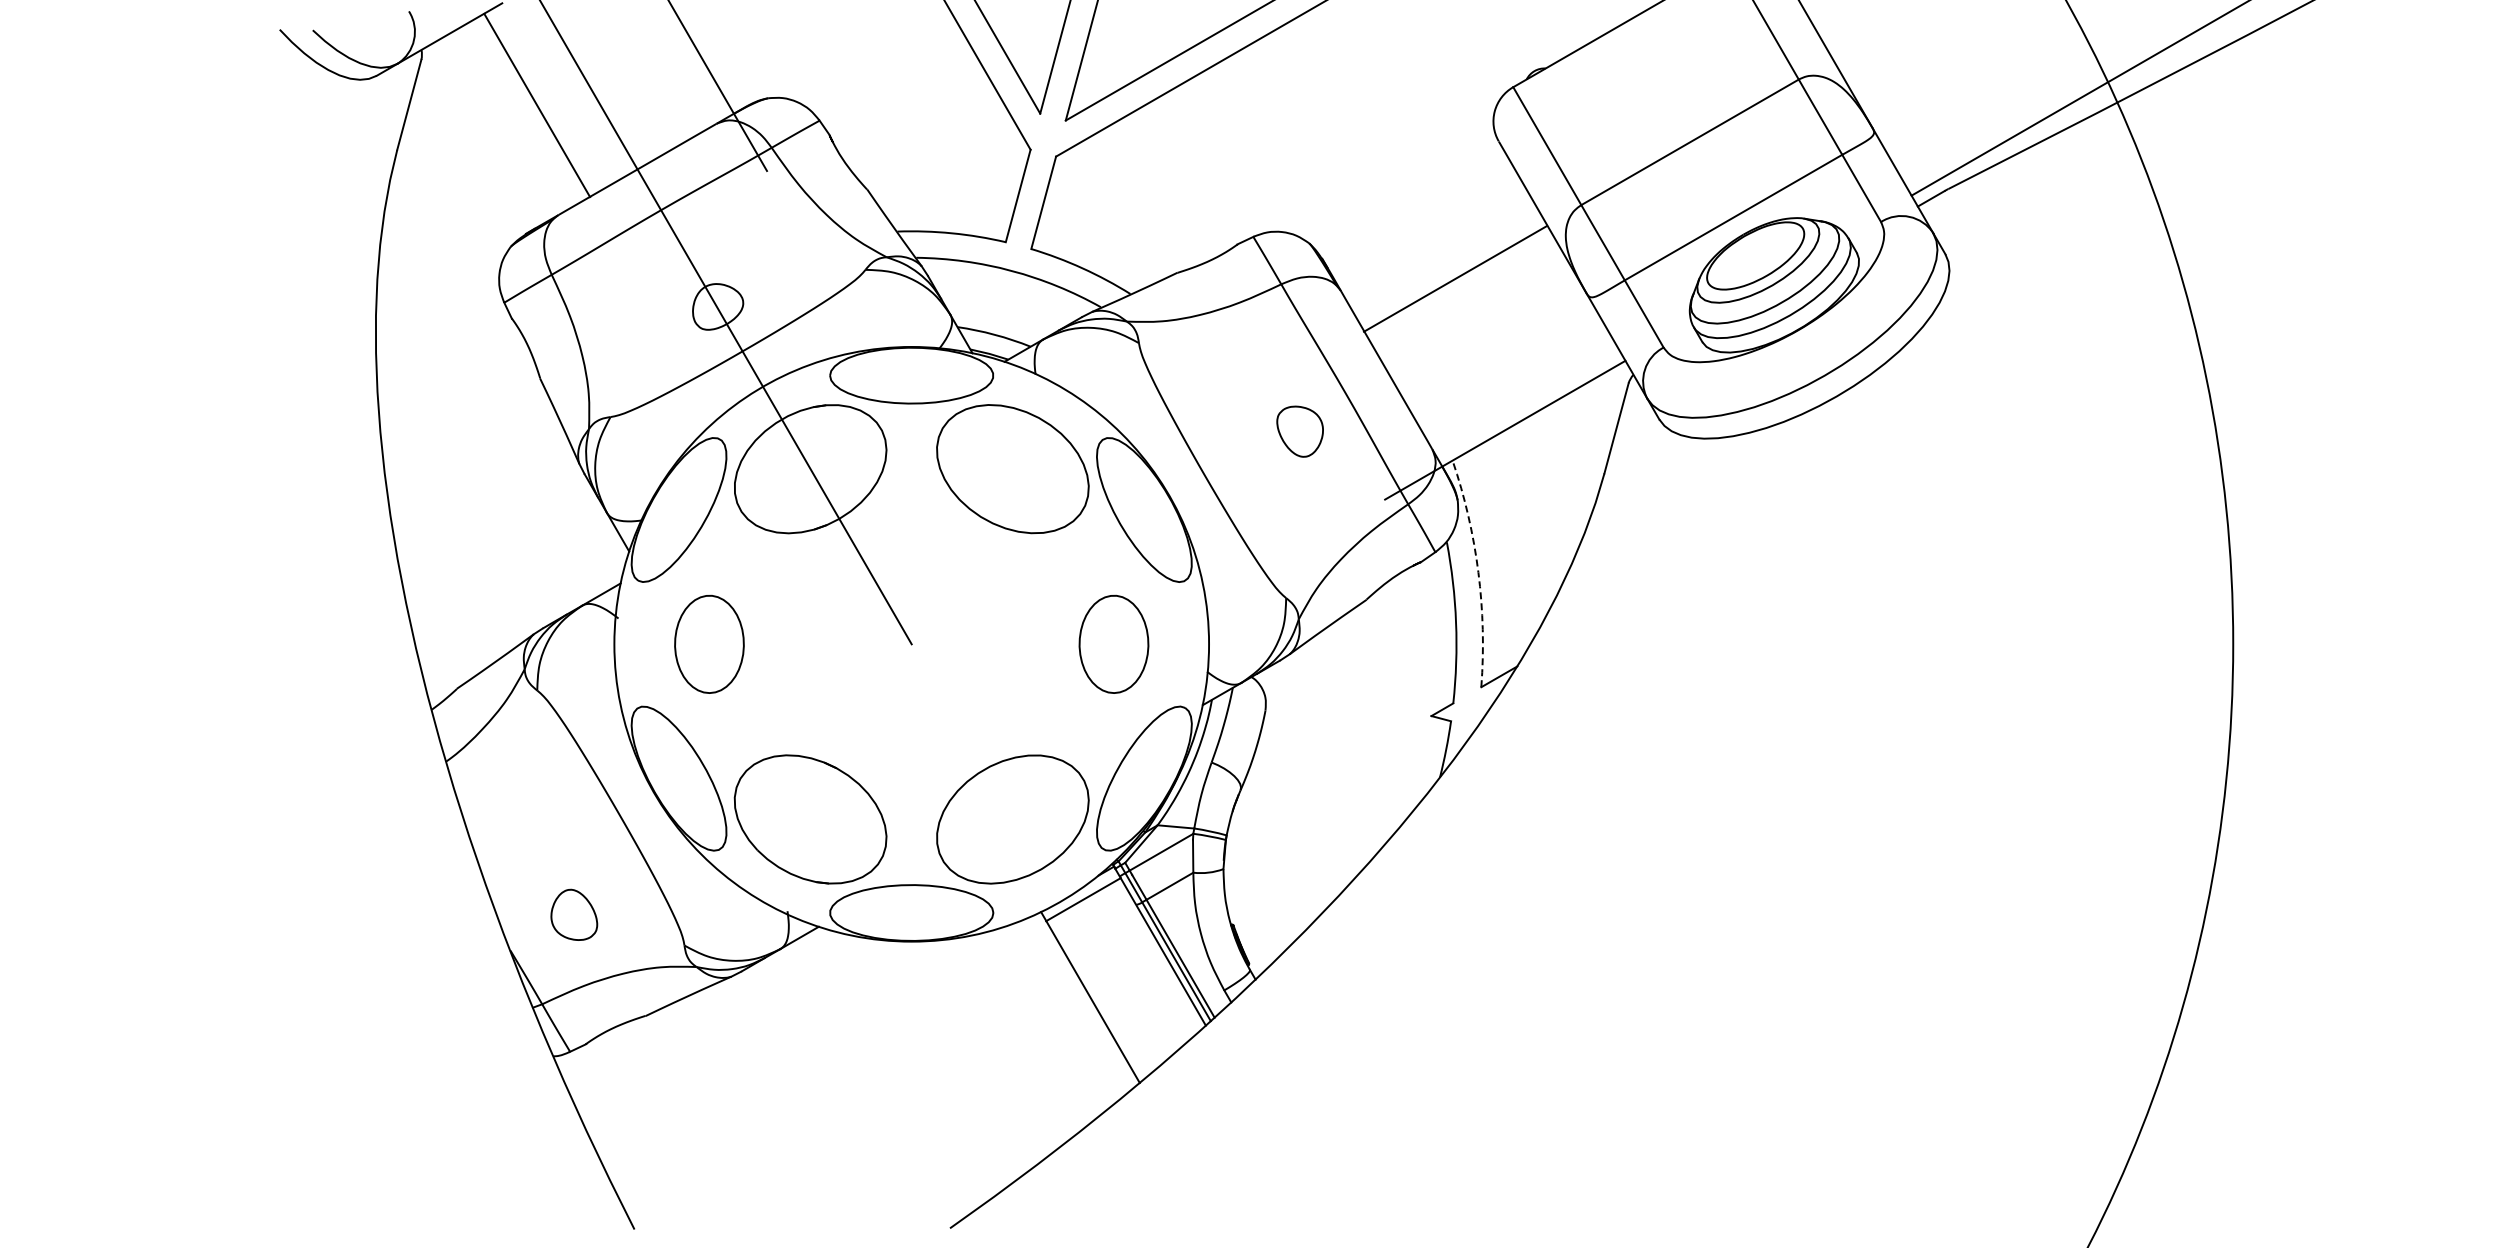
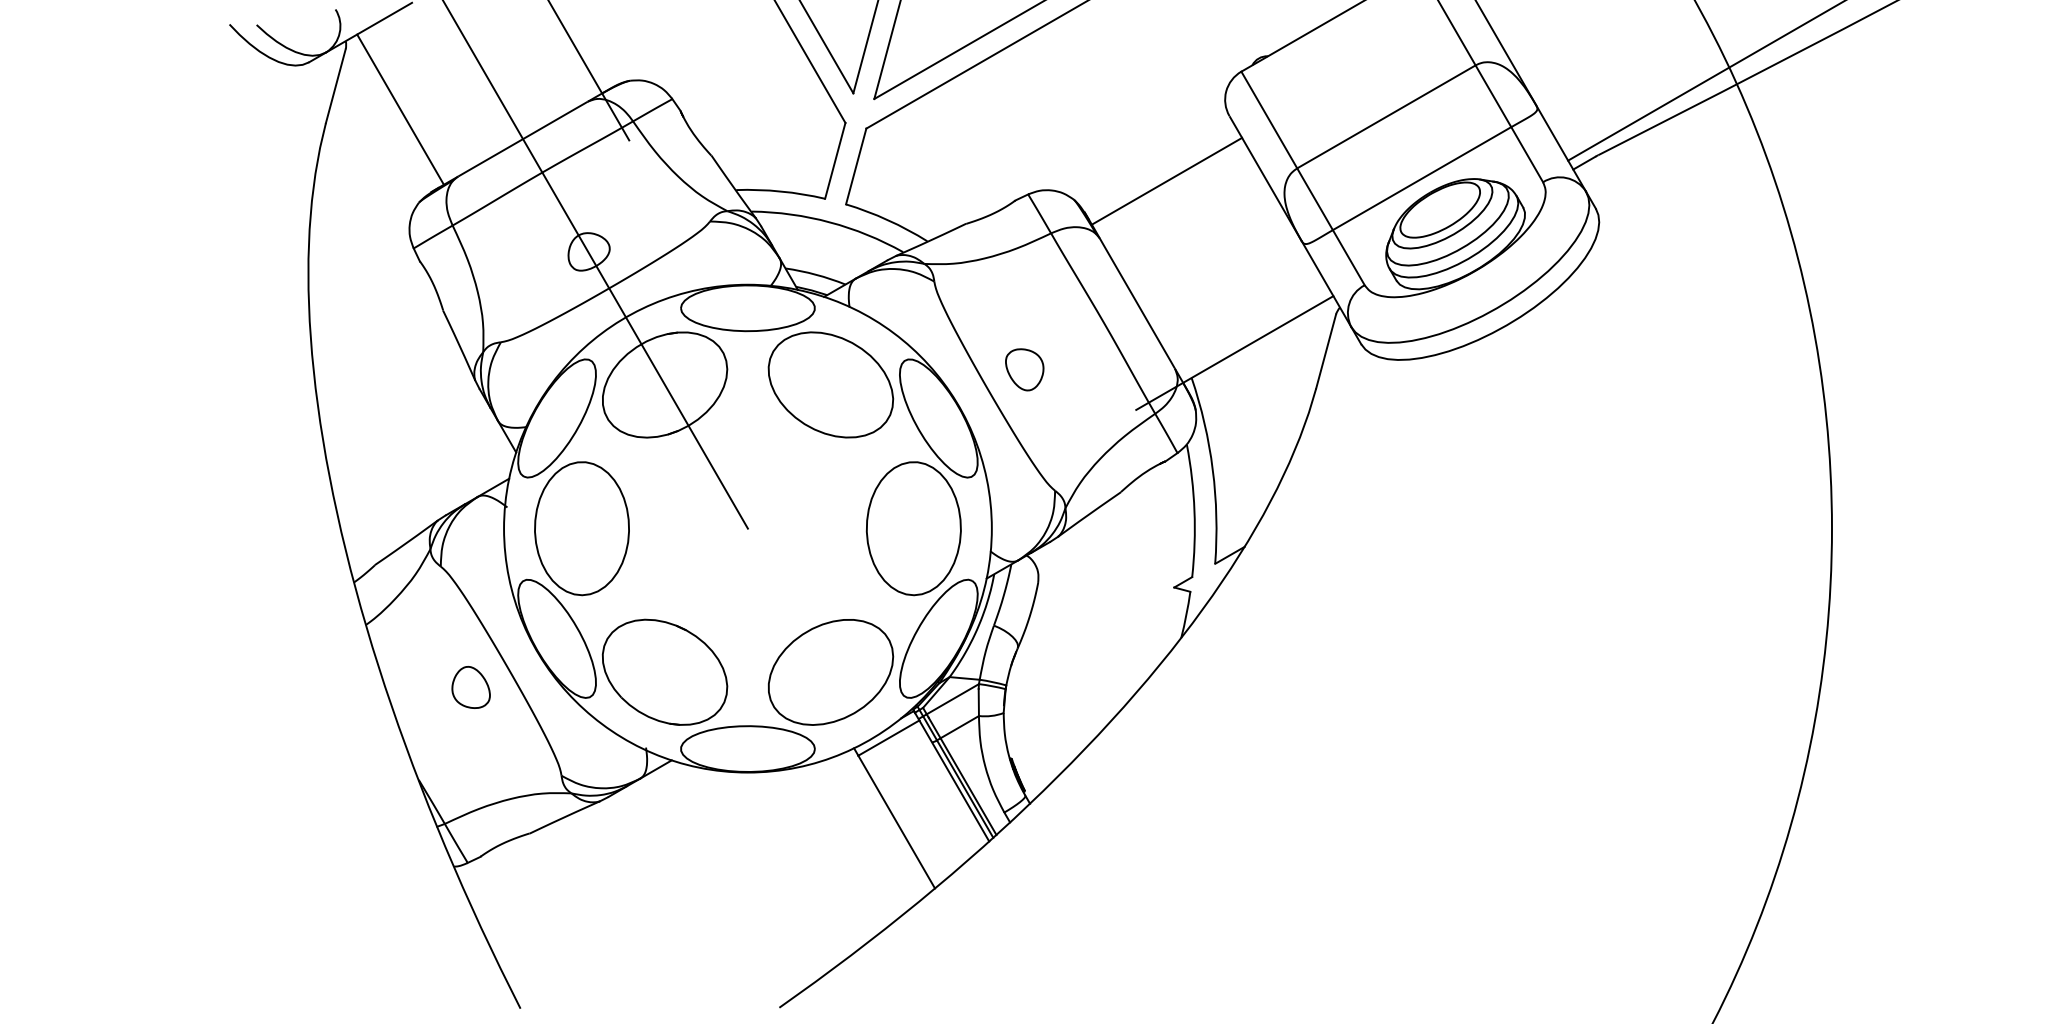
line: (537, 105) -> (400, 109), moved
line: (1455, 278) -> (1166, 181), moved
part: (1299, 431) -> (1024, 369), moved
arc: (1478, 572) -> (1212, 469), dashed -> solid
part: (709, 644) -> (582, 528), size x1.67
part: (1113, 644) -> (913, 528), size x1.67
part: (574, 914) -> (471, 687), moved

